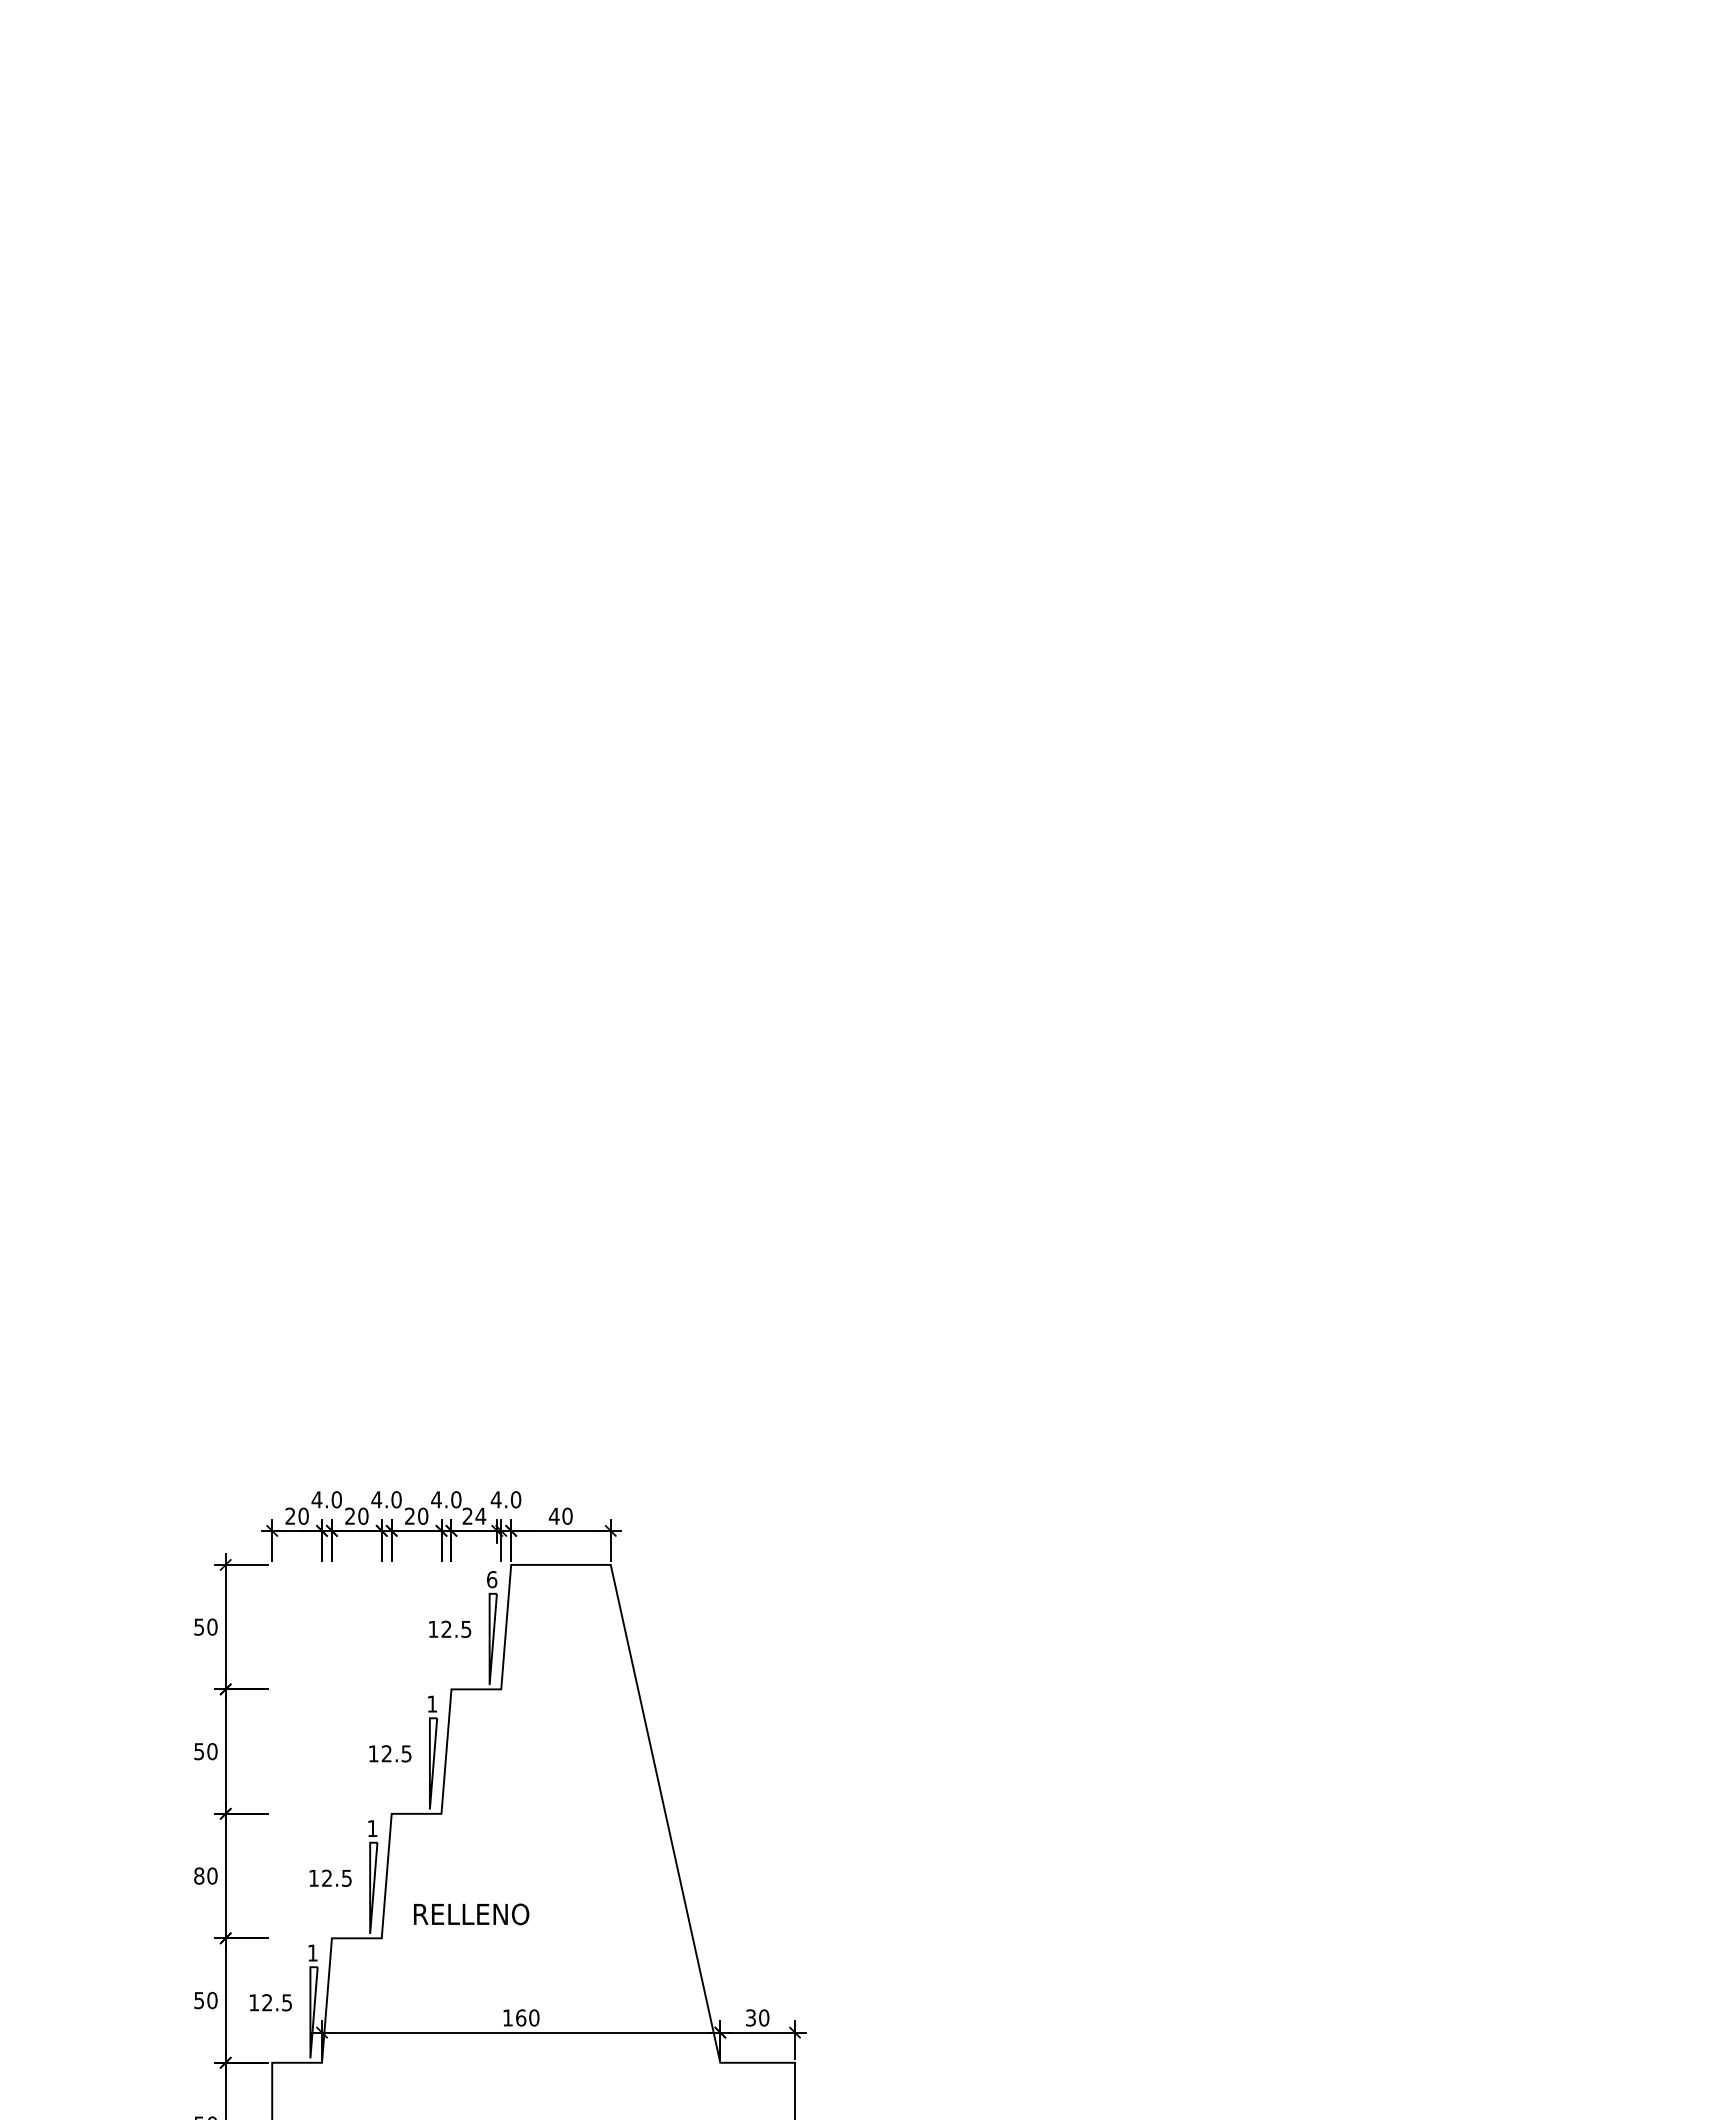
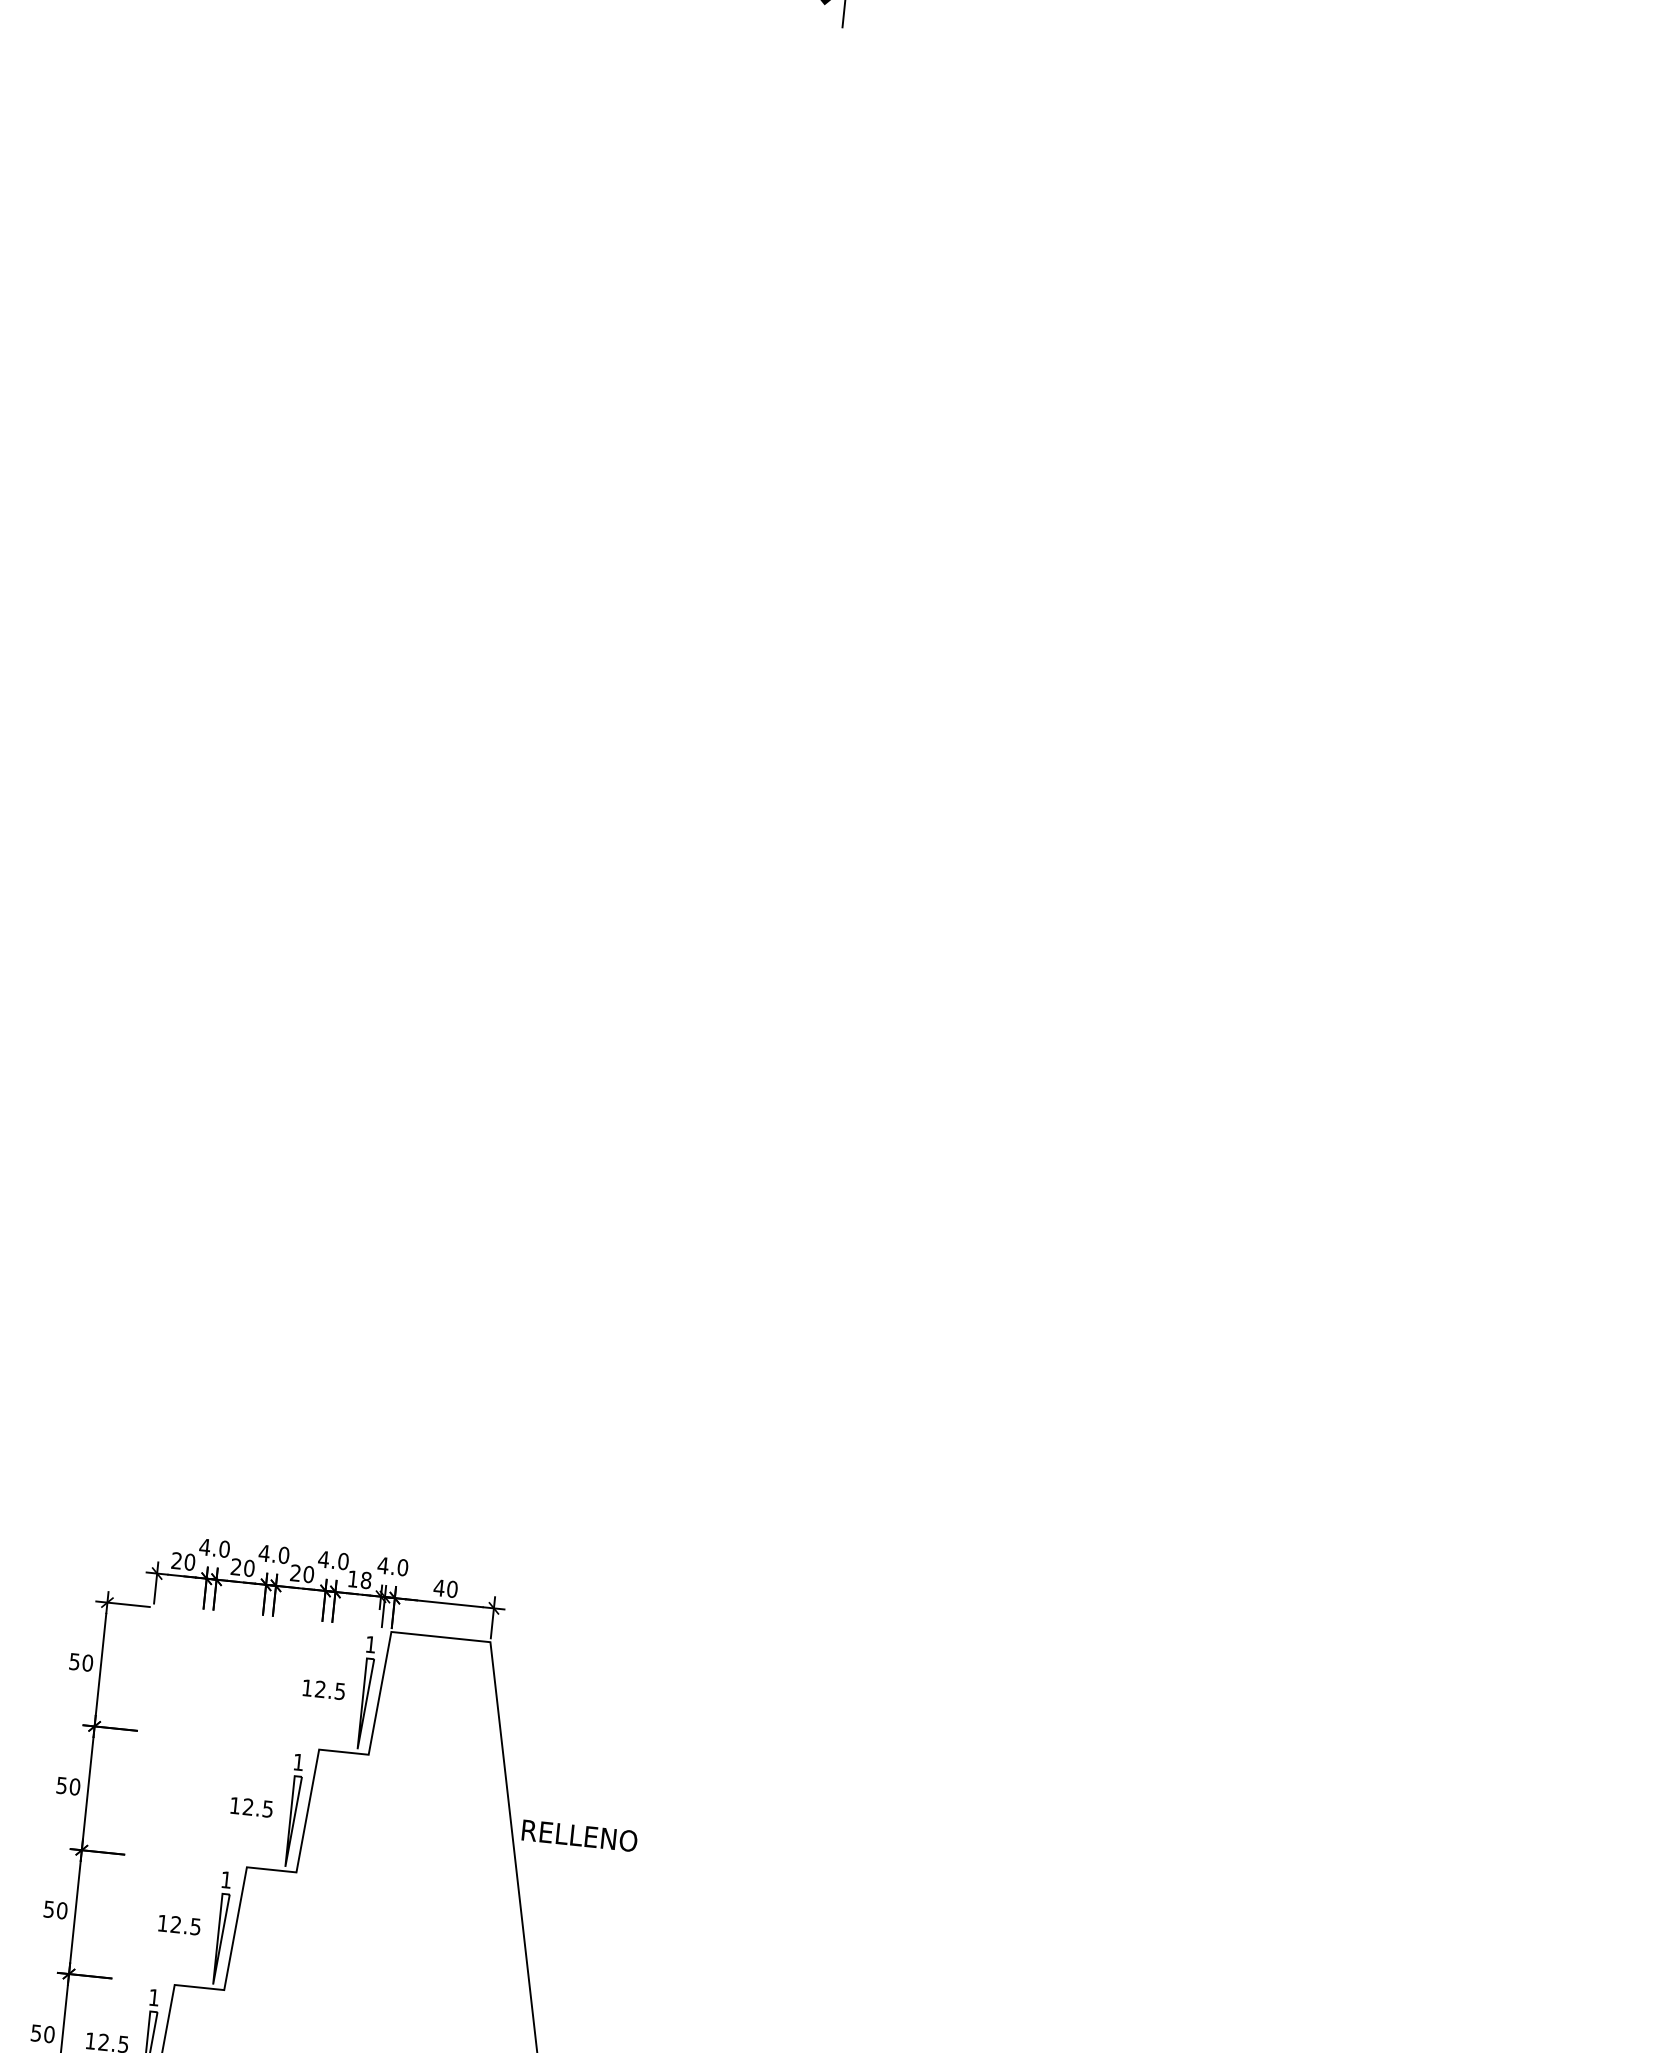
text: (474, 1515) -> (359, 1579), 24 -> 18
text: (492, 1579) -> (371, 1644), 6 -> 1
text: (199, 1875) -> (49, 1908), 80 -> 50
text: (471, 1914) -> (579, 1835), moved

